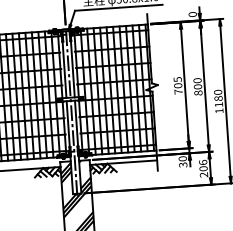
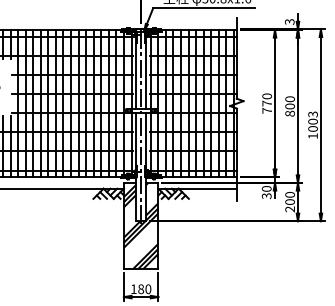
text: (192, 14) -> (289, 21), 0 -> 3
text: (178, 82) -> (267, 99), 705 -> 770
text: (218, 98) -> (312, 121), 1180 -> 1003
text: (202, 162) -> (289, 194), 206 -> 200

